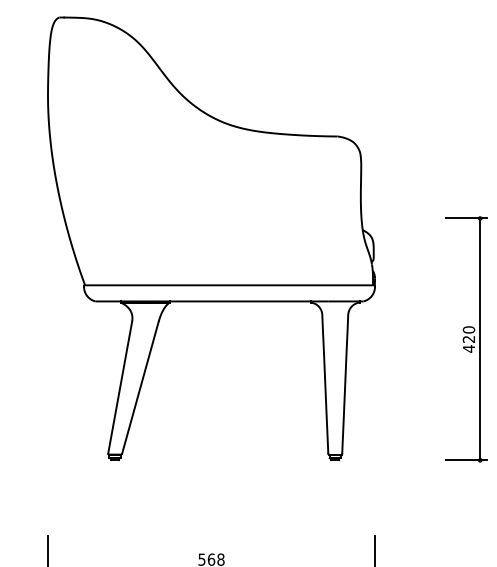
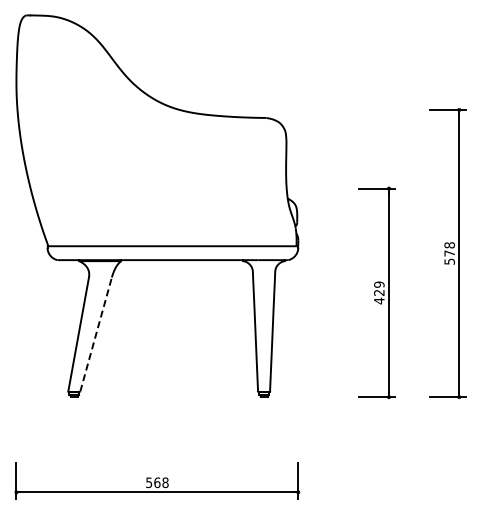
text: (469, 329) -> (379, 284), 420 -> 429
line: (140, 387) -> (96, 334), solid -> dashed

